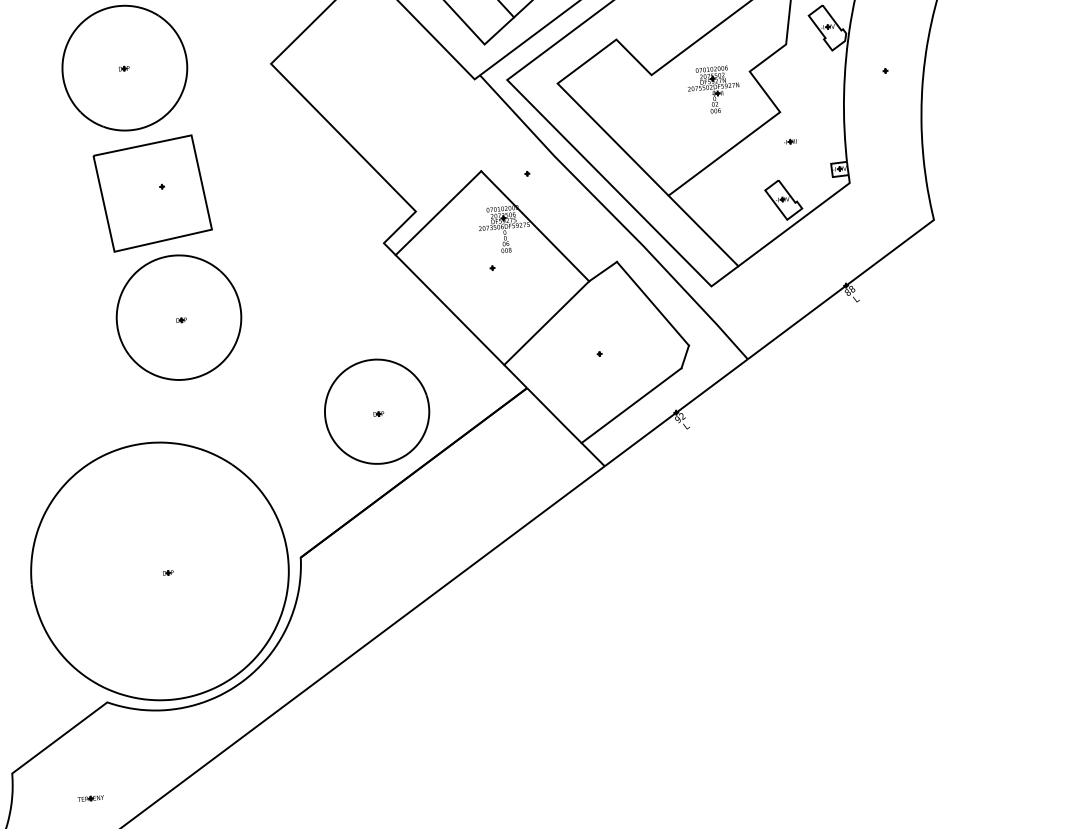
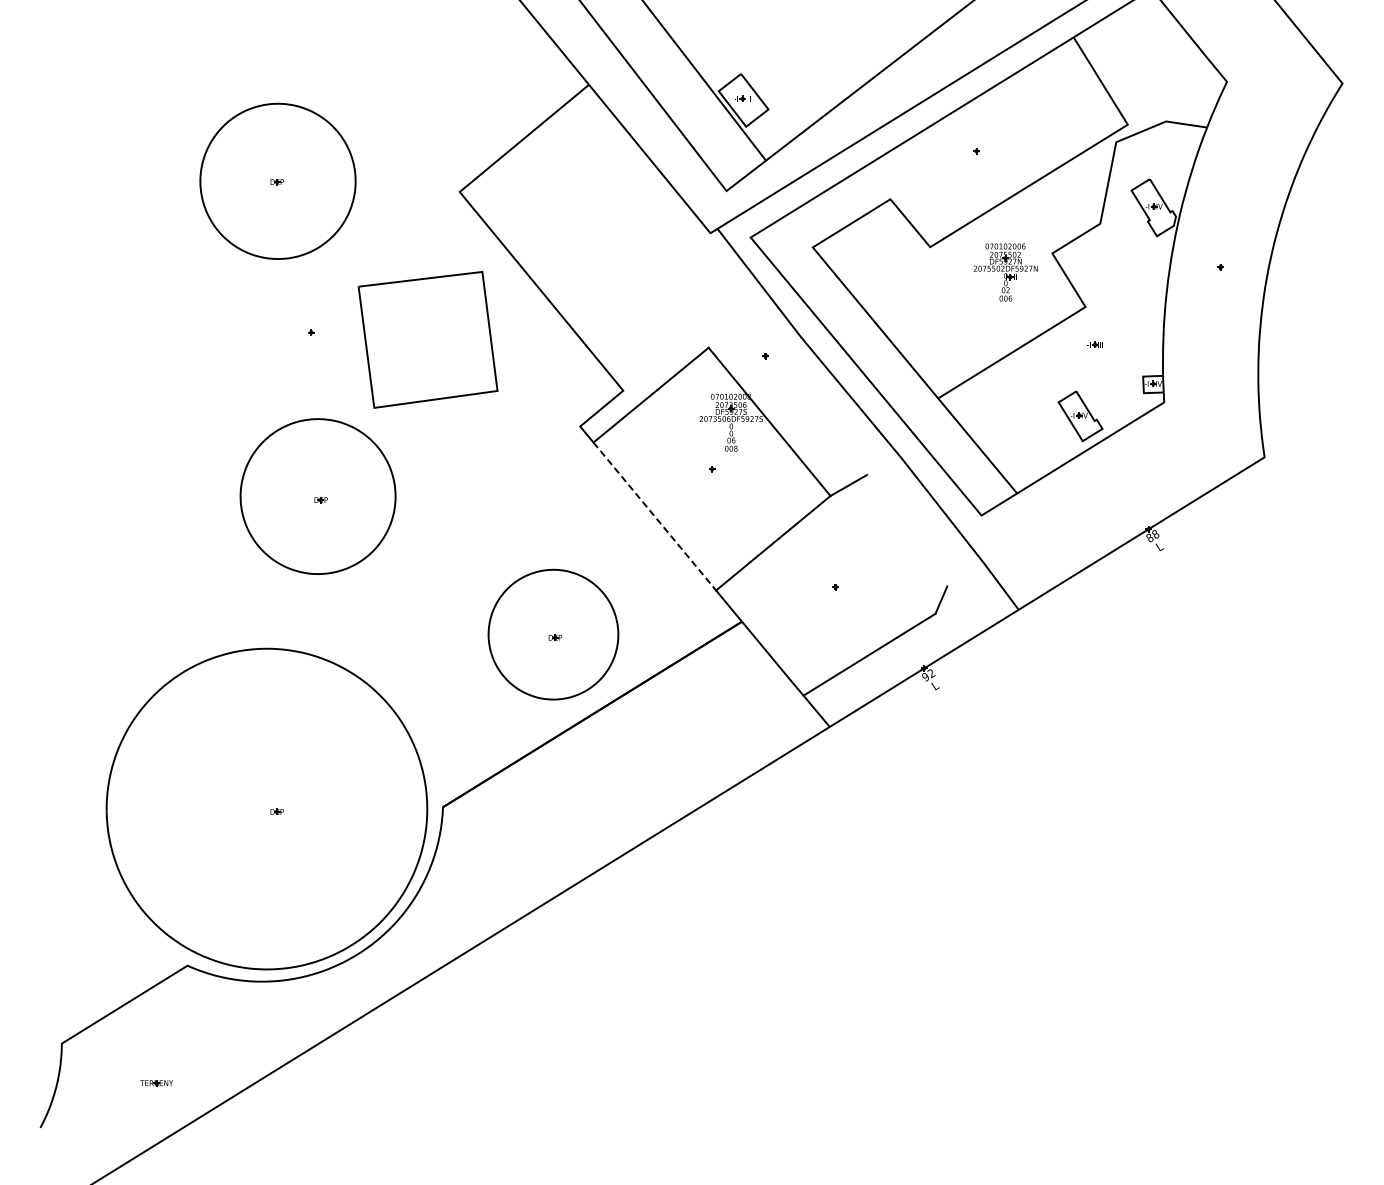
part: (152, 193) -> (427, 339), moved
line: (653, 303) -> (907, 530), removed
line: (450, 309) -> (655, 516), solid -> dashed

